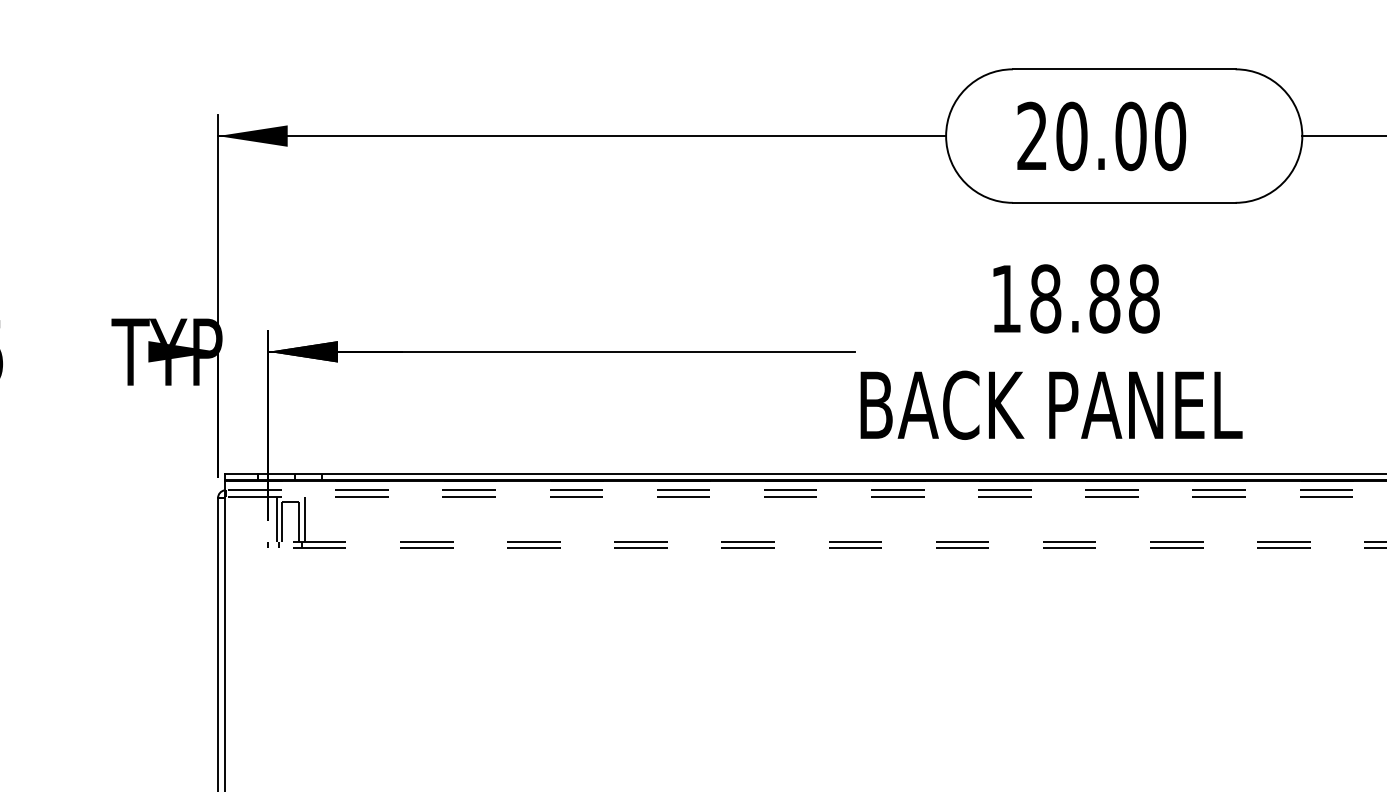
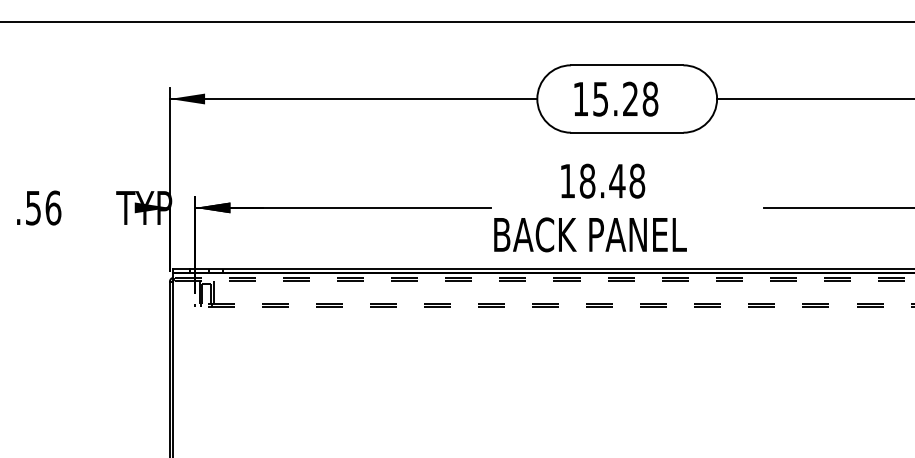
text: (1101, 135) -> (615, 98), 20.00 -> 15.28
text: (1104, 297) -> (617, 180), 18.88 -> 18.48

